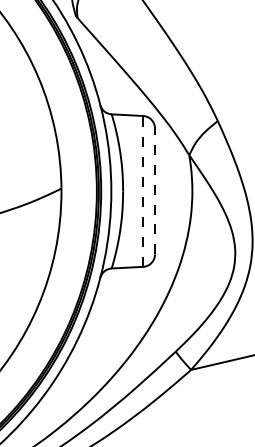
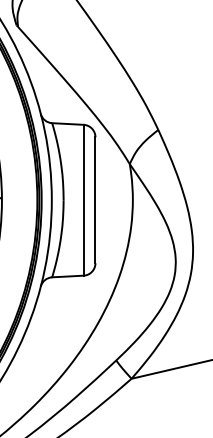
line: (143, 190) -> (83, 199), dashed -> solid
line: (154, 191) -> (94, 200), dashed -> solid

